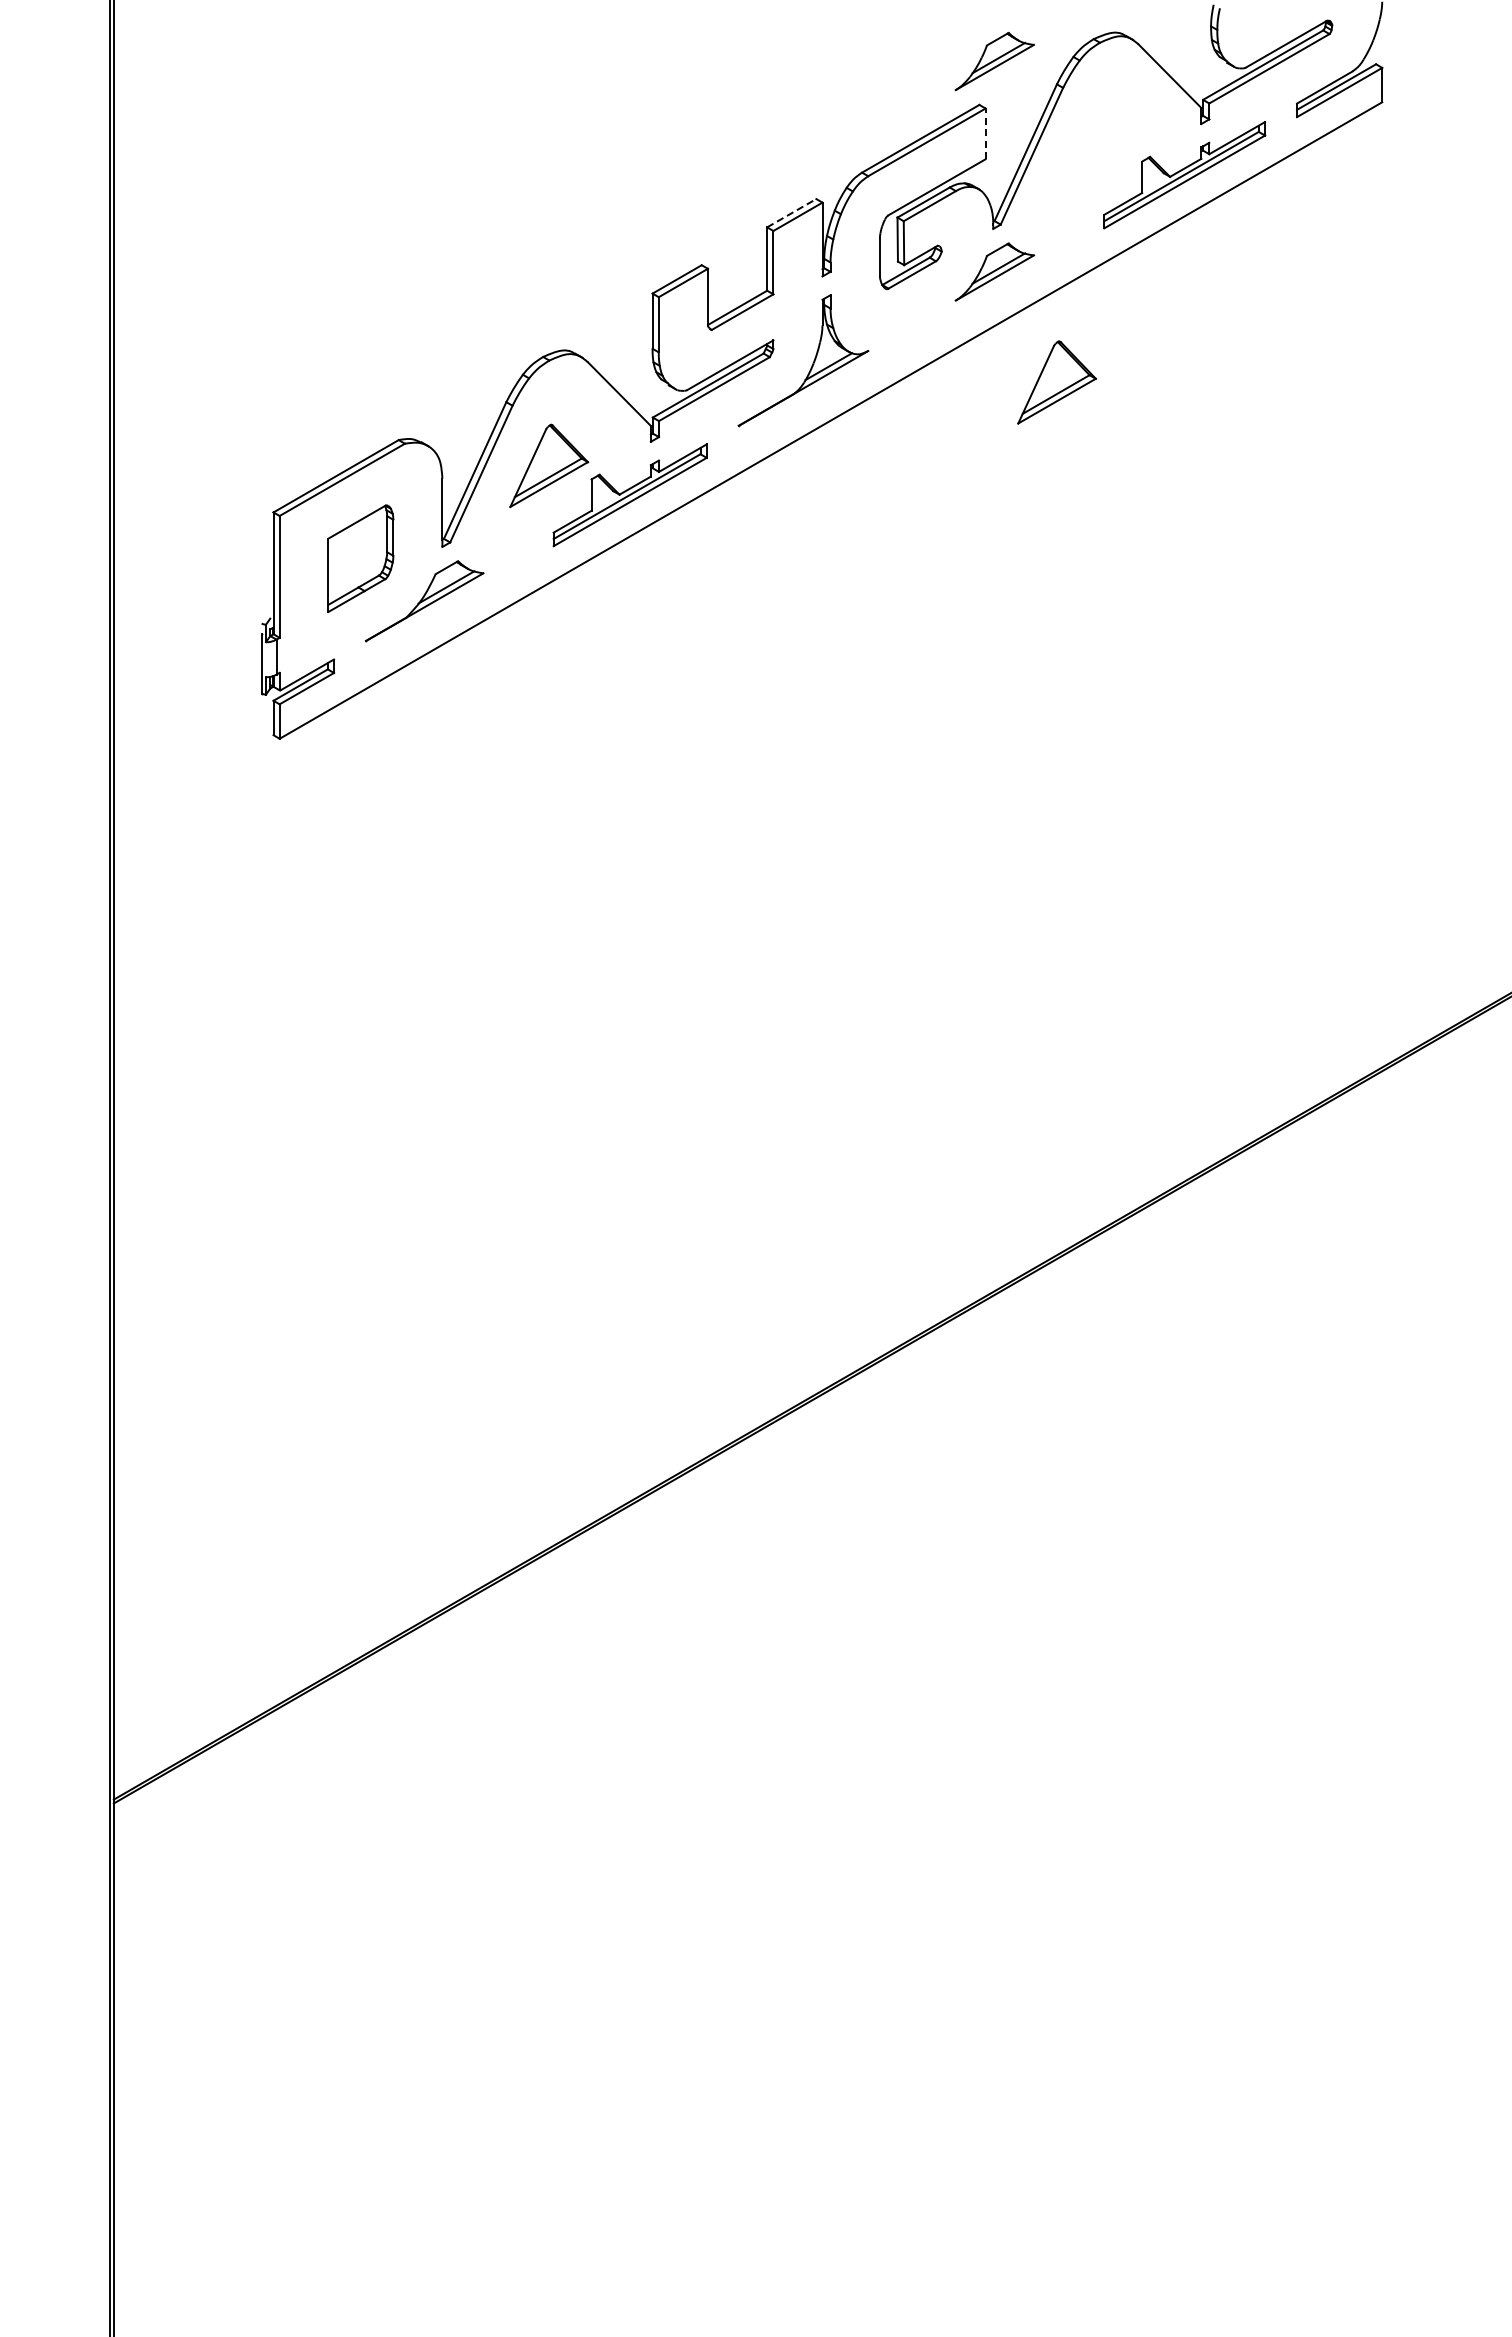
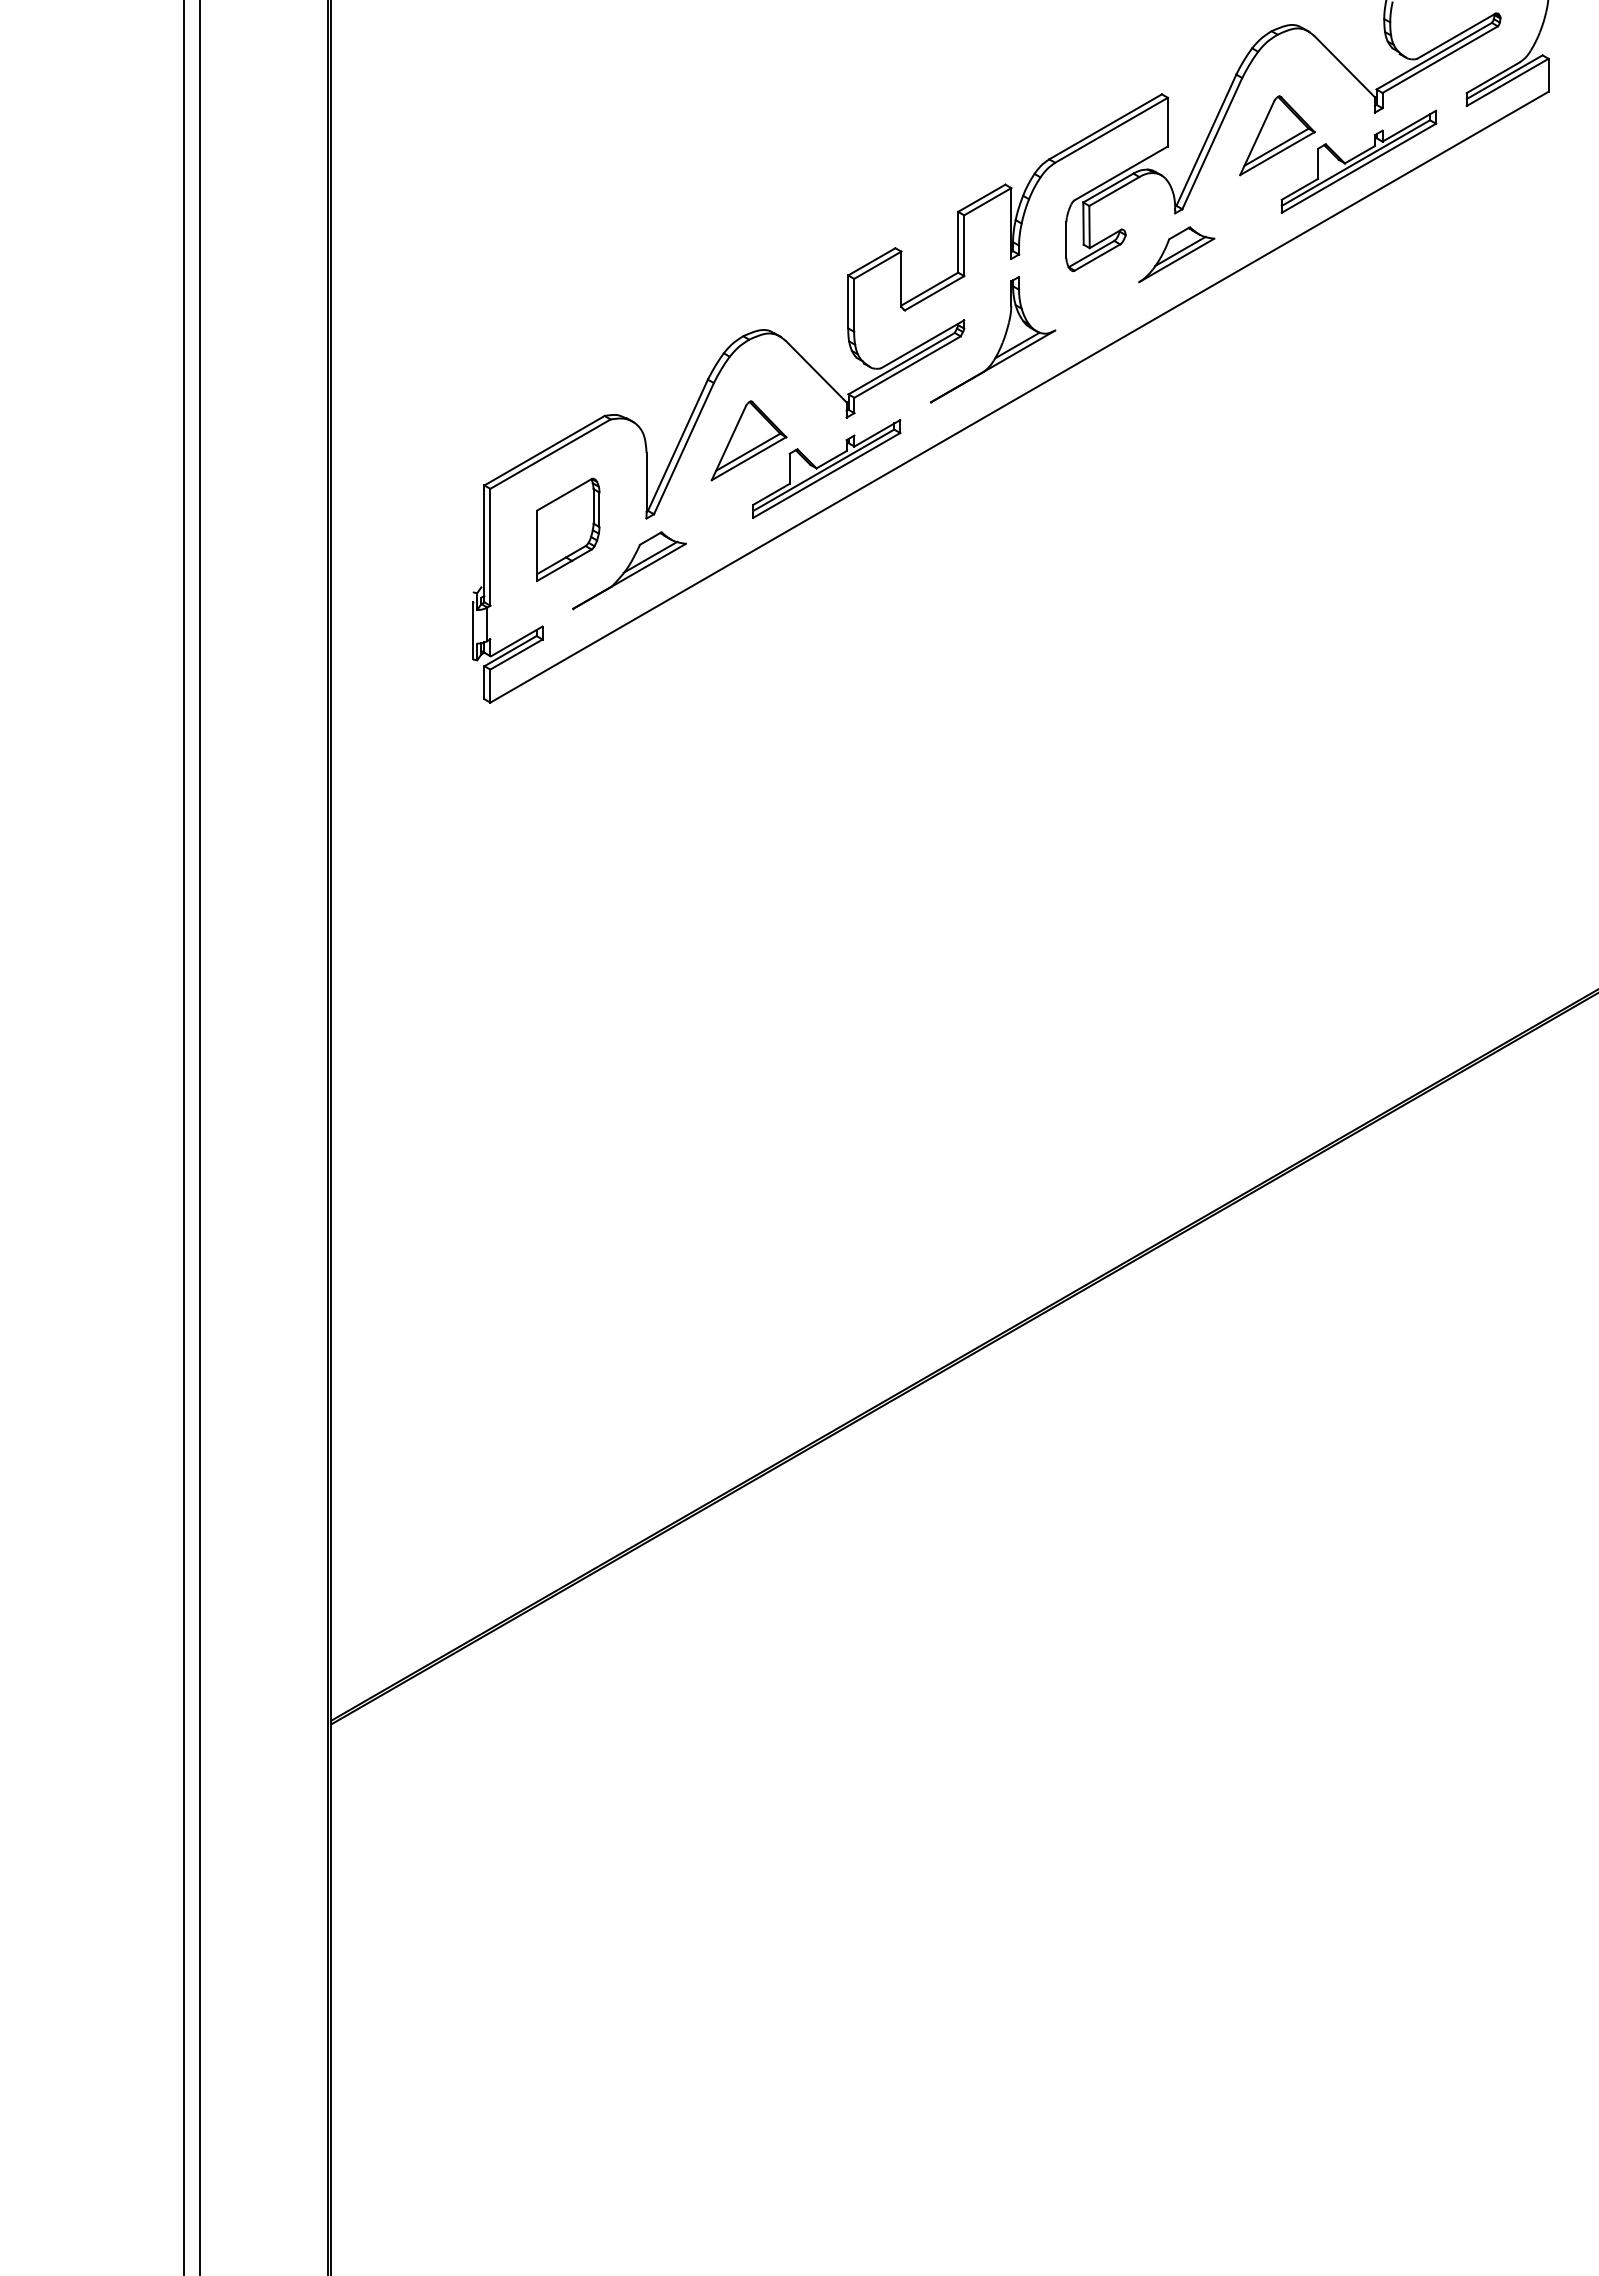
part: (994, 61) -> (1176, 52), removed
line: (985, 133) -> (1167, 121), dashed -> solid
line: (792, 213) -> (982, 198), dashed -> solid
part: (1057, 382) -> (1277, 135), moved

